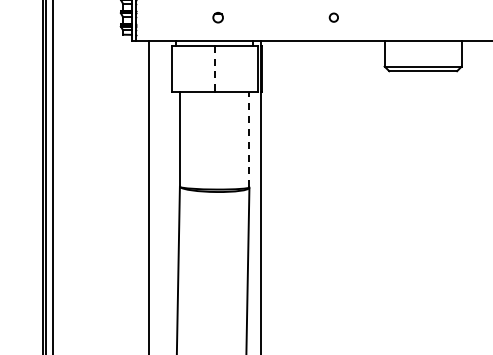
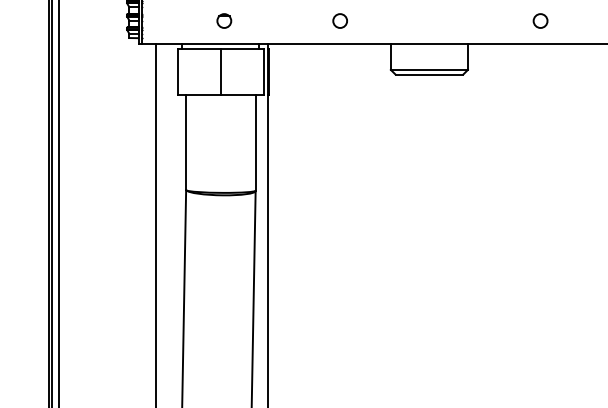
part: (218, 17) -> (224, 20), size x1.43
circle: (333, 17) -> (339, 20), size x1.67
line: (214, 69) -> (220, 72), dashed -> solid
line: (249, 140) -> (255, 143), dashed -> solid

